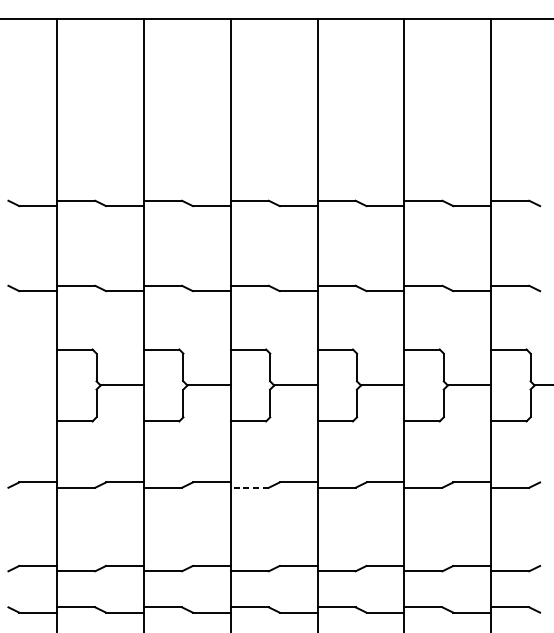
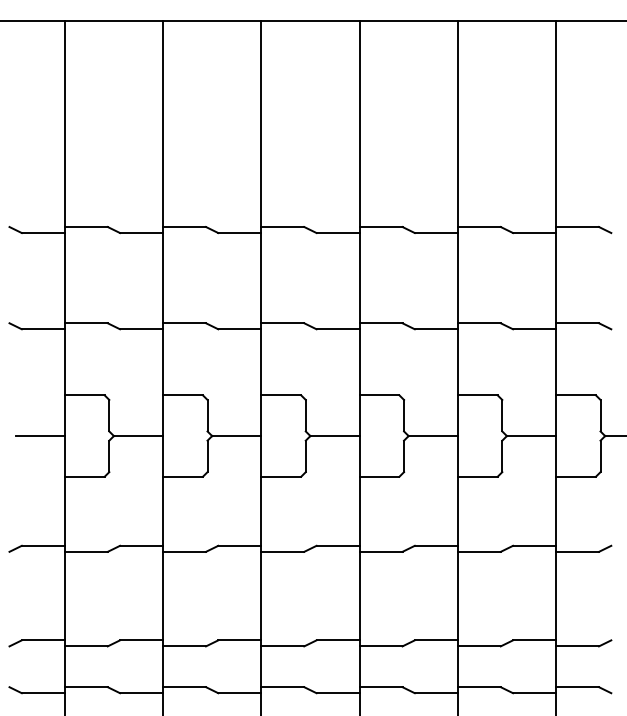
line: (34, 385) -> (39, 436), added
line: (249, 487) -> (282, 551), dashed -> solid

